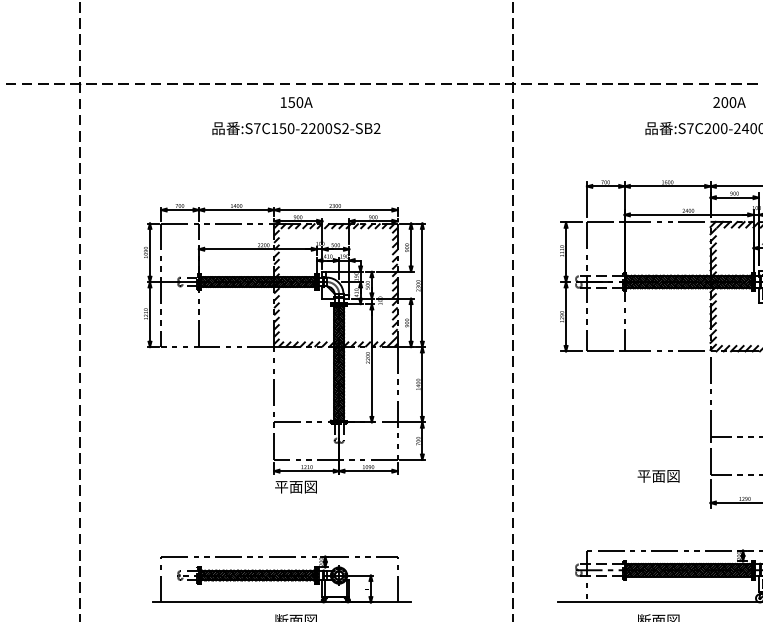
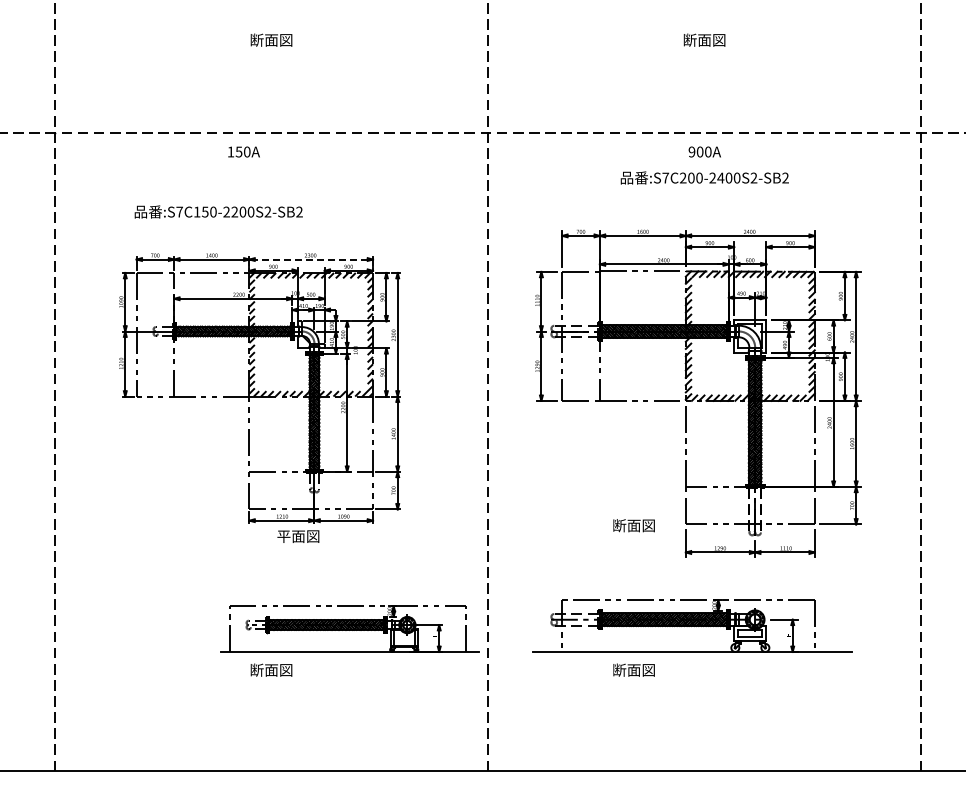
text: (296, 102) -> (243, 151), moved
text: (716, 103) -> (691, 152), 200A -> 900A
text: (296, 128) -> (218, 211), moved
line: (335, 210) -> (310, 259), solid -> dashed
text: (644, 476) -> (619, 525), 平面図 -> 断面図
text: (296, 487) -> (298, 536), moved
part: (281, 579) -> (349, 628), moved

